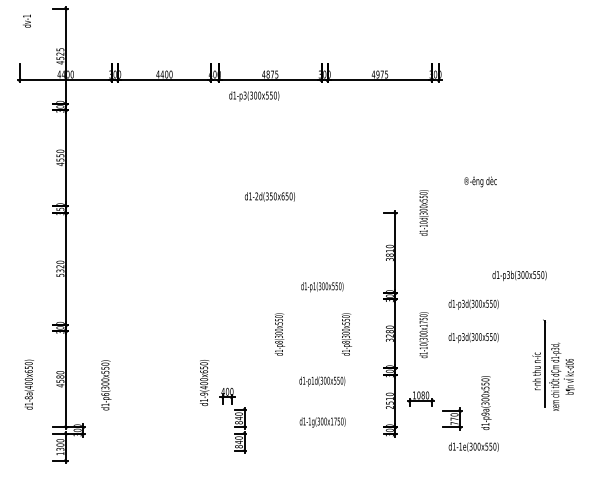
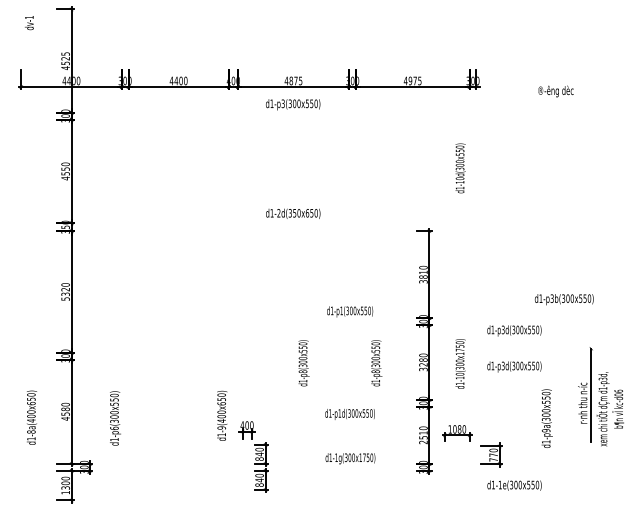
text: (254, 96) -> (293, 104), moved
text: (480, 181) -> (555, 91), moved
text: (424, 213) -> (460, 168), moved
text: (485, 402) -> (546, 418), moved

